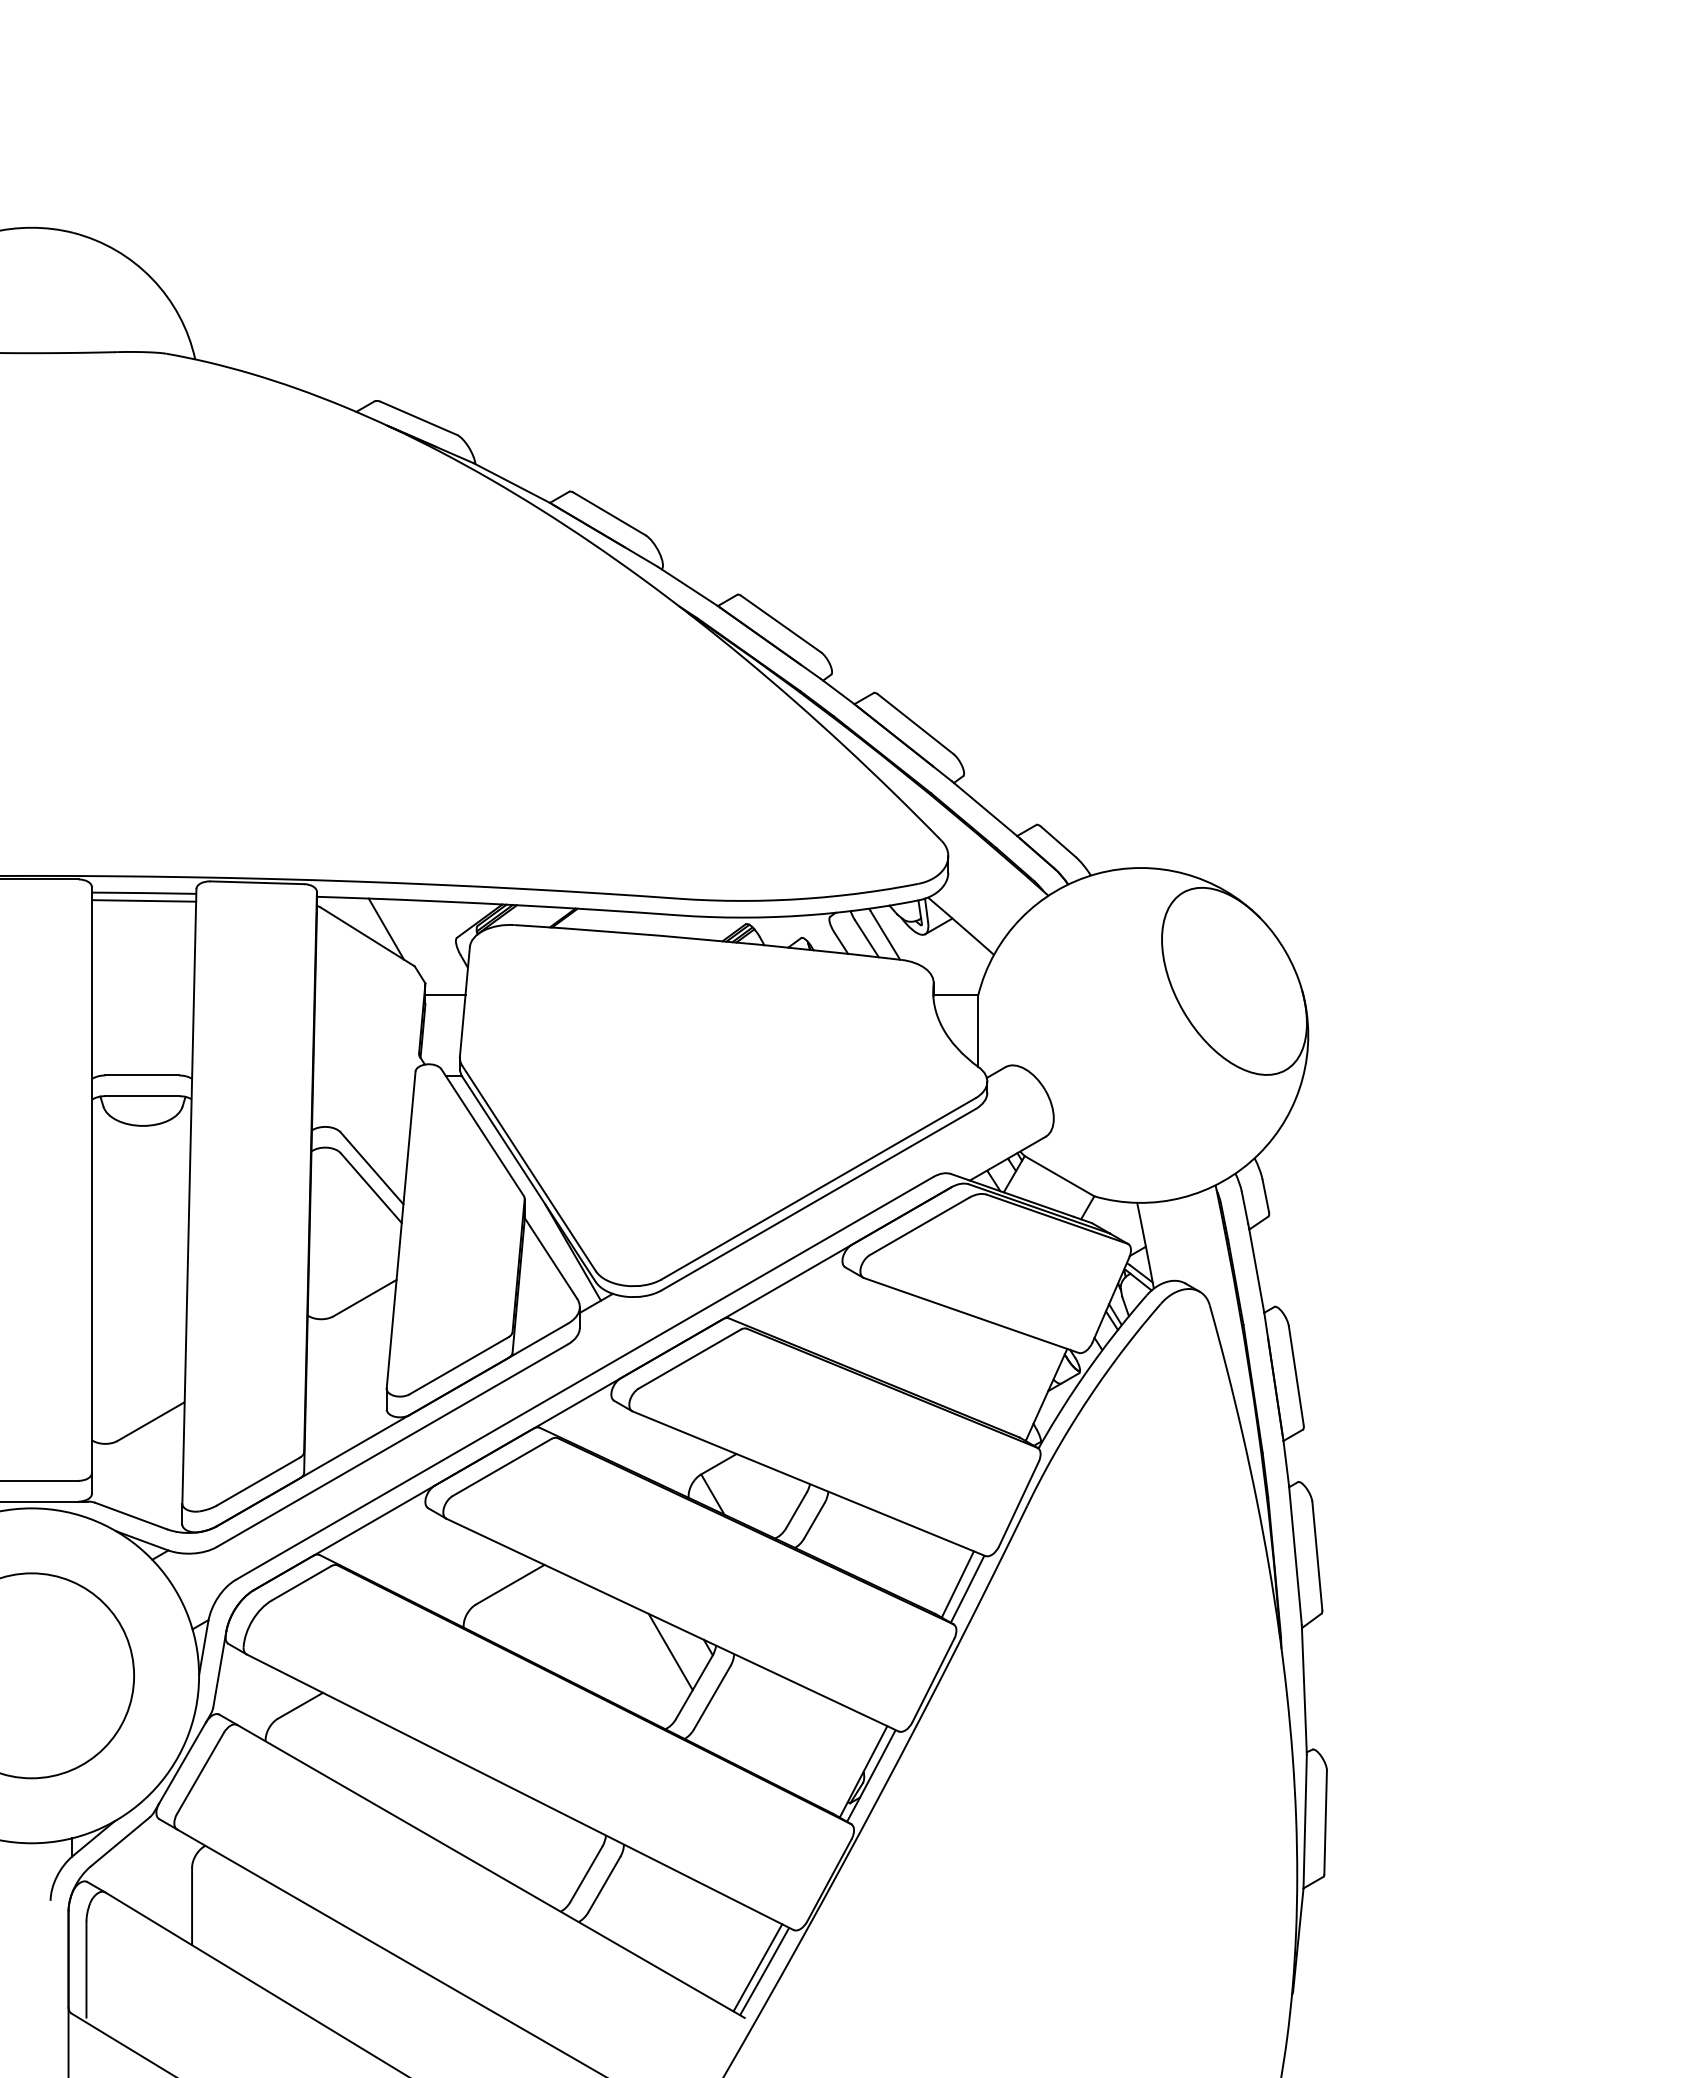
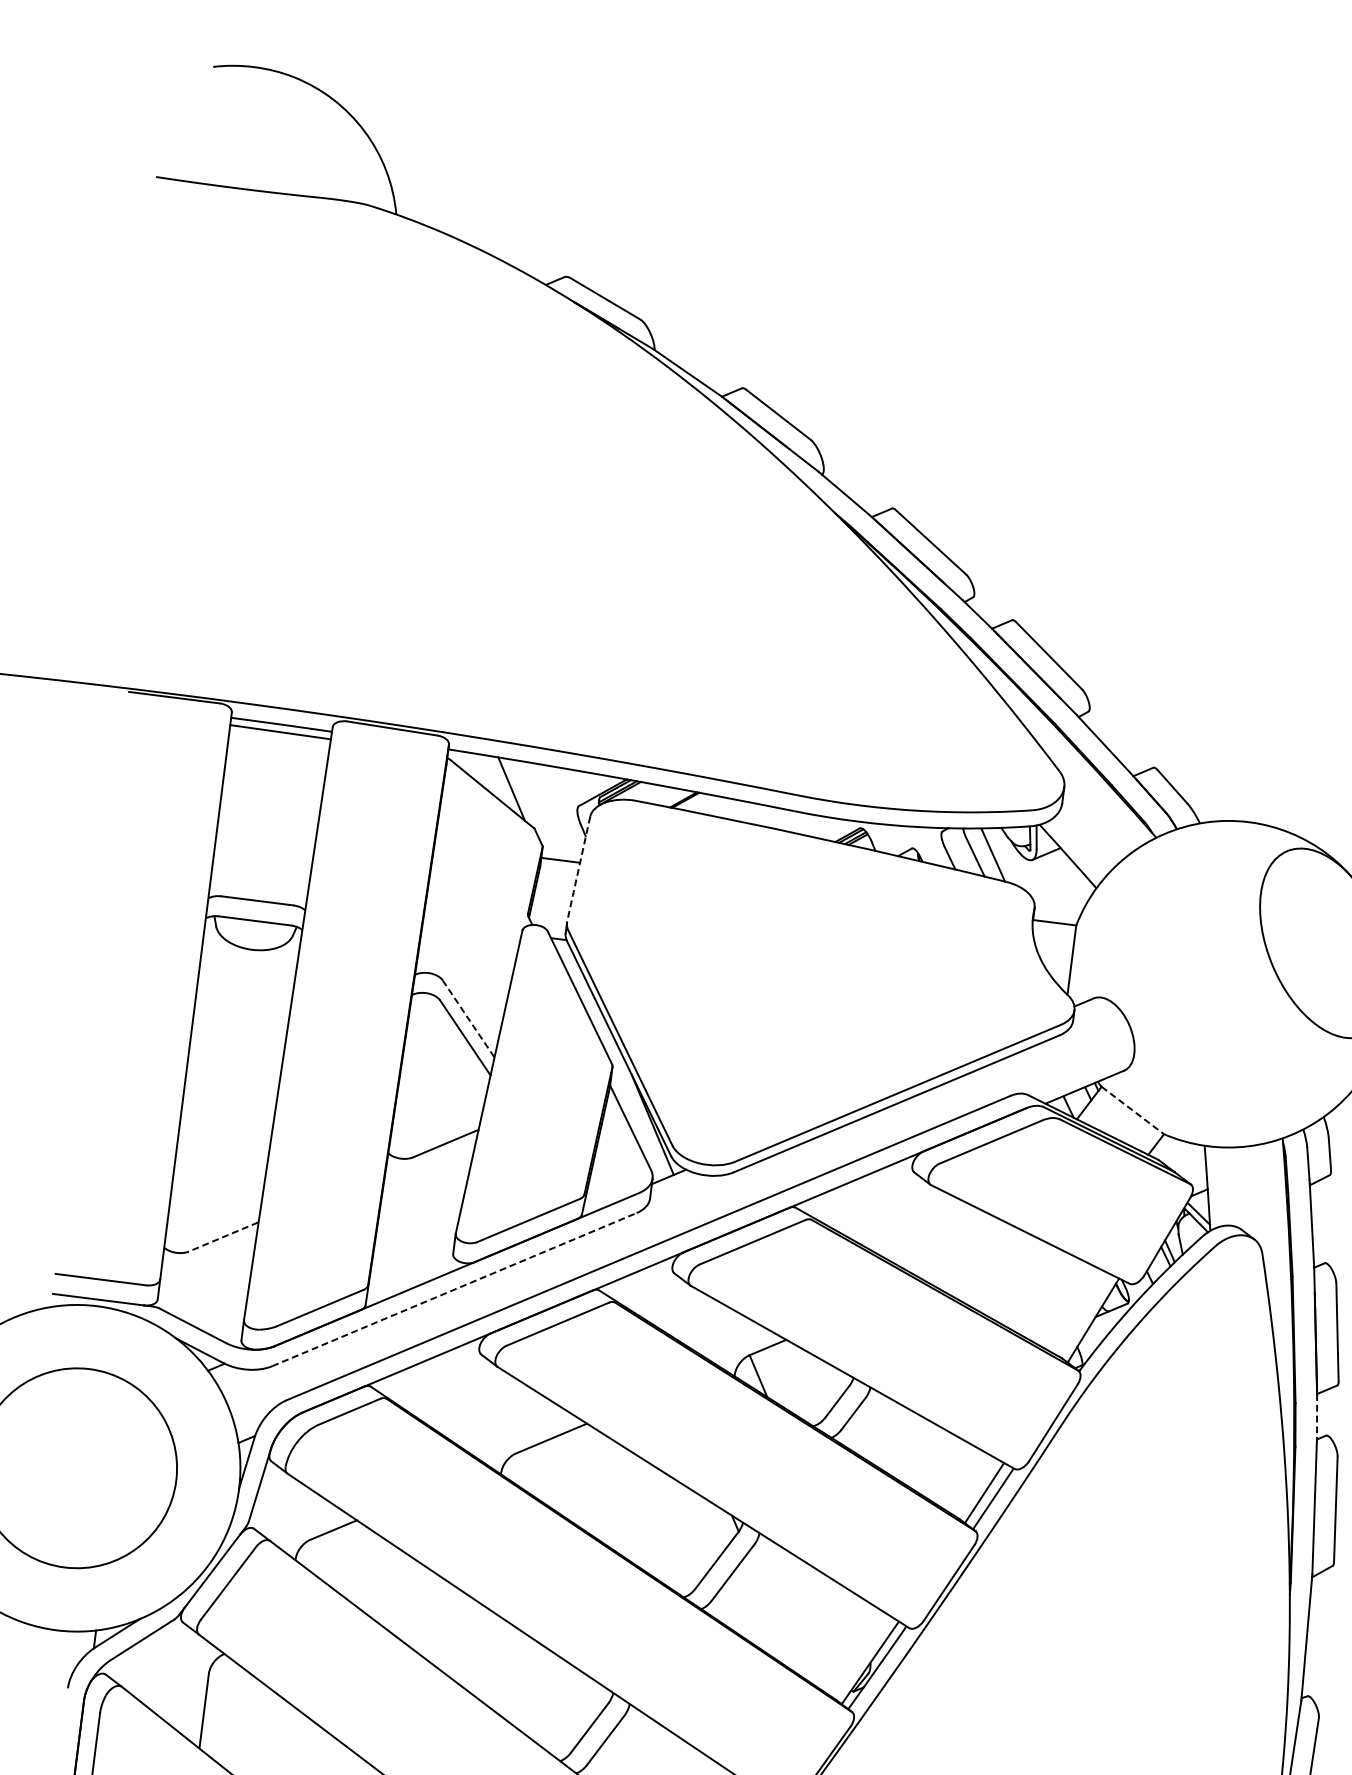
line: (464, 1001) -> (578, 868), solid -> dashed
line: (372, 1168) -> (468, 1019), solid -> dashed
line: (1059, 1176) -> (1132, 1110), solid -> dashed
line: (150, 1421) -> (223, 1236), solid -> dashed
line: (392, 1445) -> (454, 1289), solid -> dashed
line: (1286, 1463) -> (1317, 1416), solid -> dashed
line: (670, 1651) -> (698, 1522), removed

